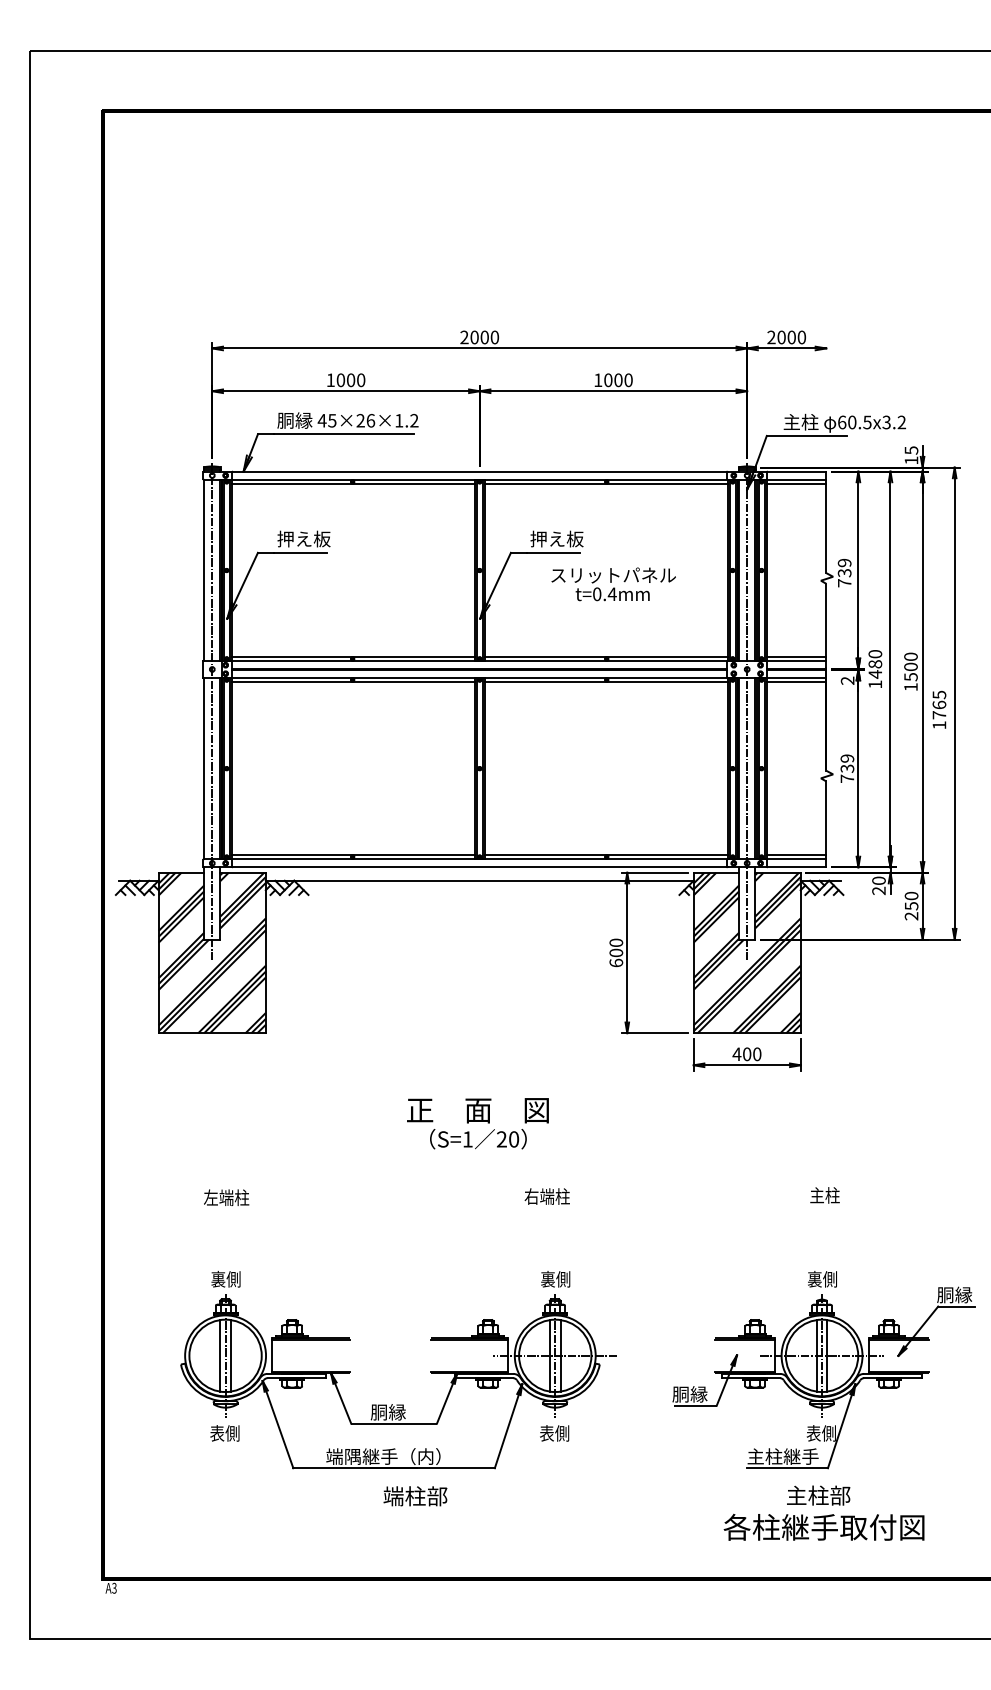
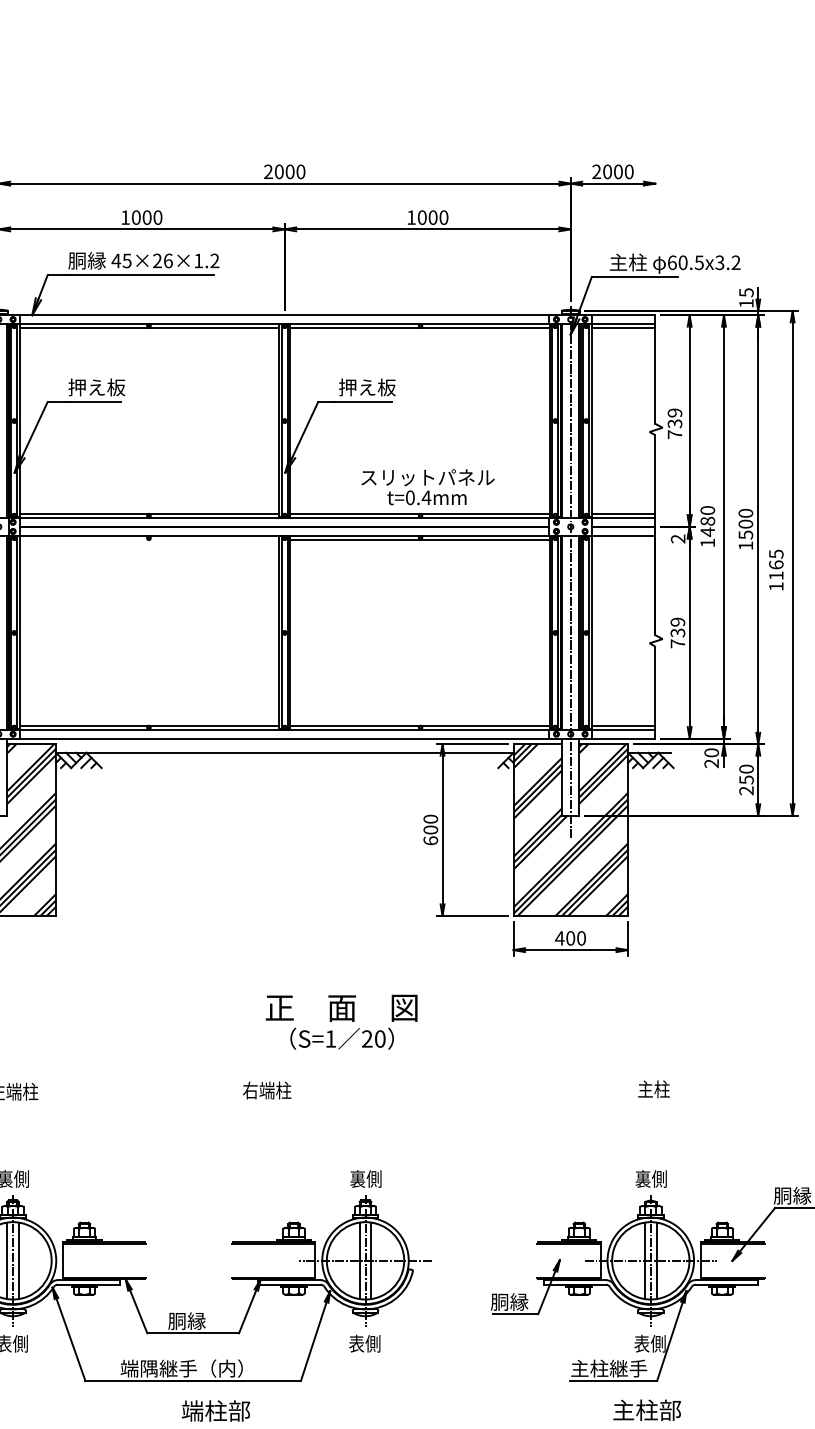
text: (613, 584) -> (427, 487), moved
line: (352, 681) -> (148, 539), removed
line: (796, 681) -> (623, 539), removed
text: (939, 715) -> (776, 576), 1765 -> 1165
text: (477, 1123) -> (341, 1021), moved
text: (546, 1196) -> (266, 1090), moved

